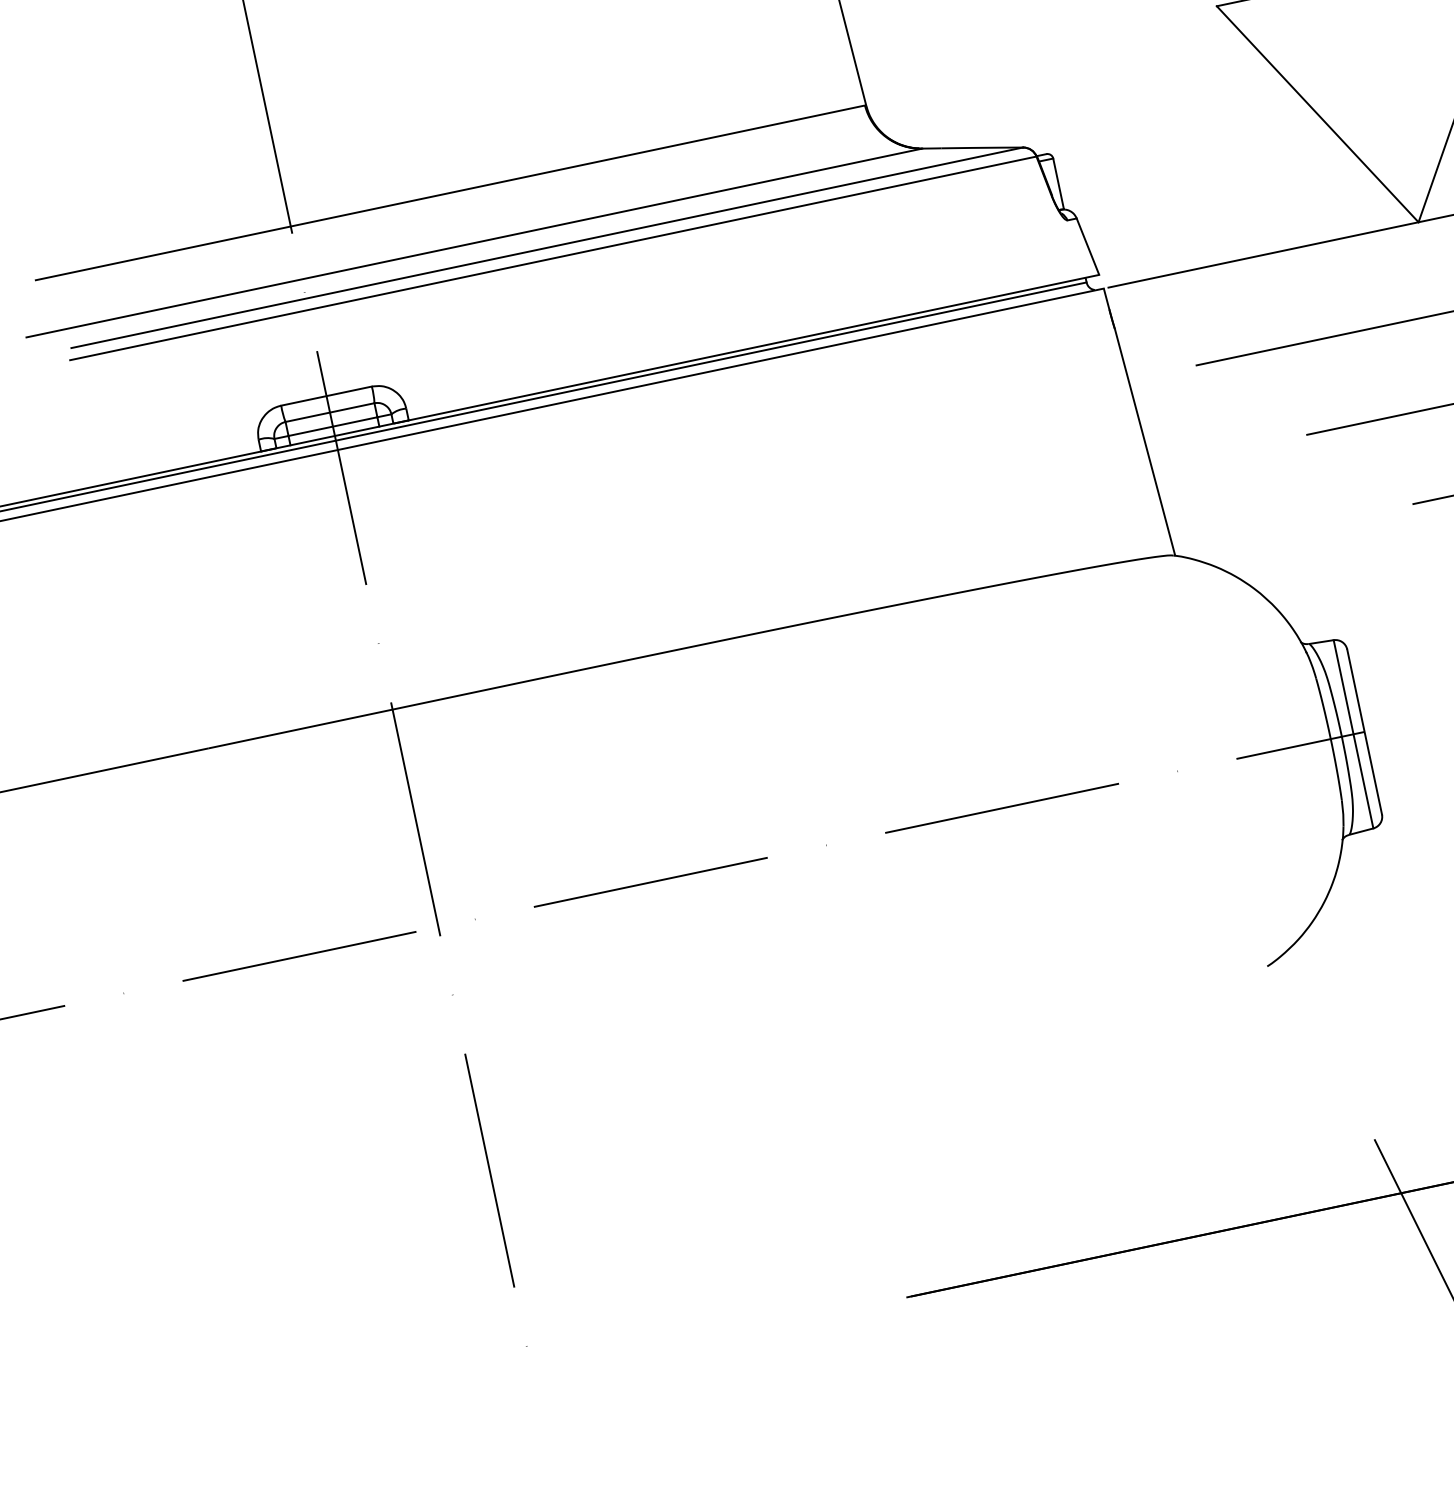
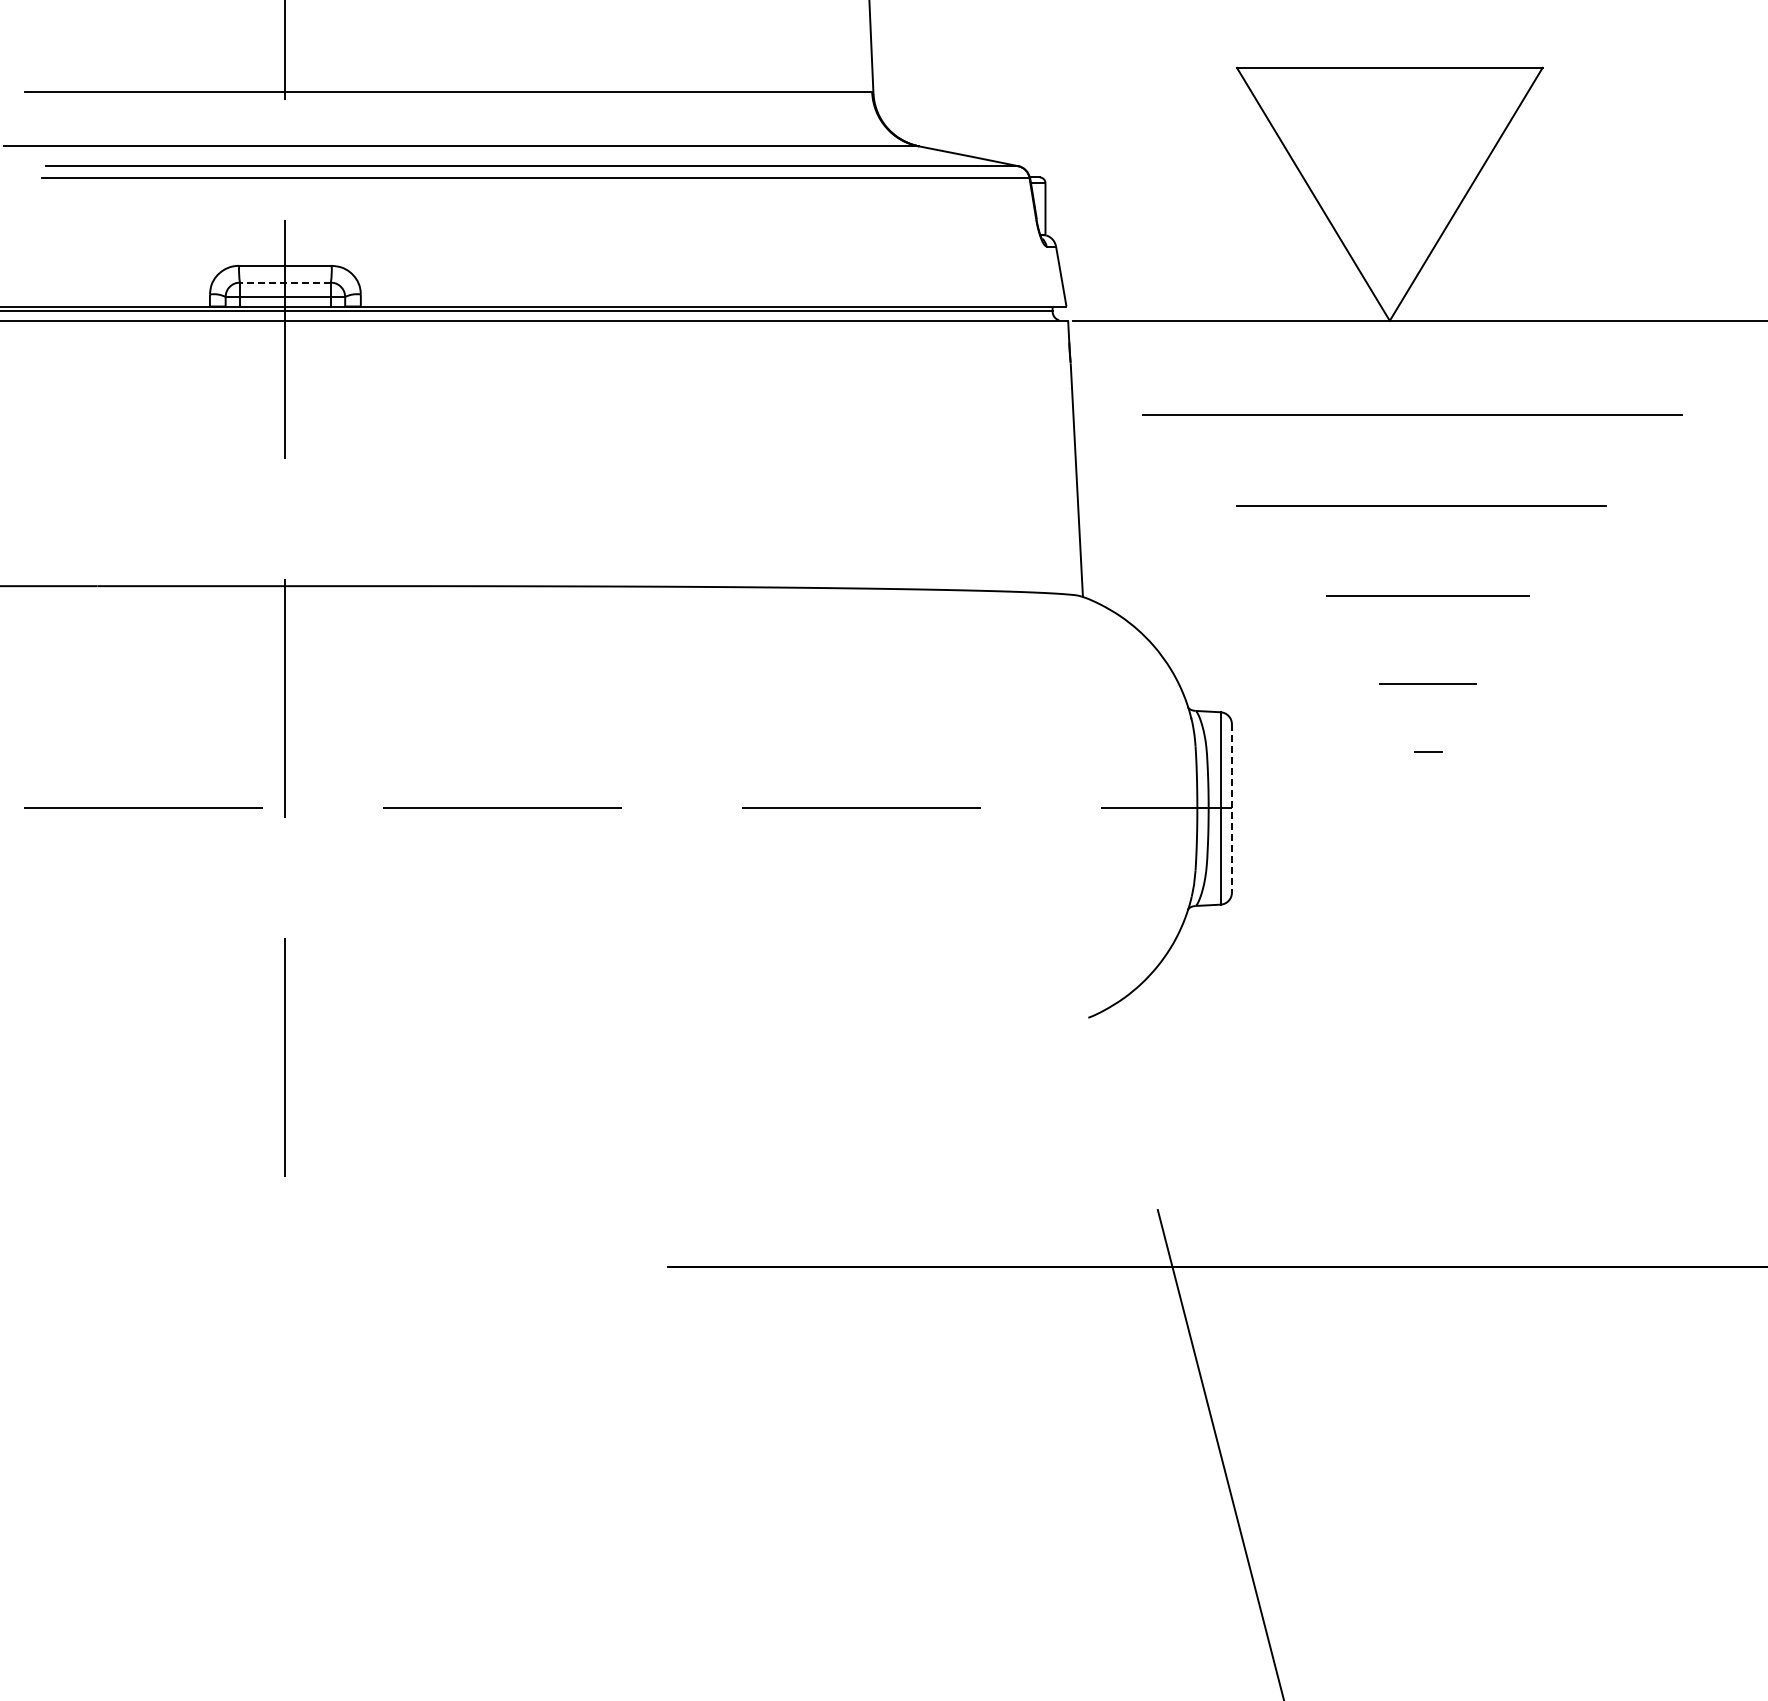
line: (329, 412) -> (284, 282), solid -> dashed
line: (1364, 732) -> (1231, 808), solid -> dashed

